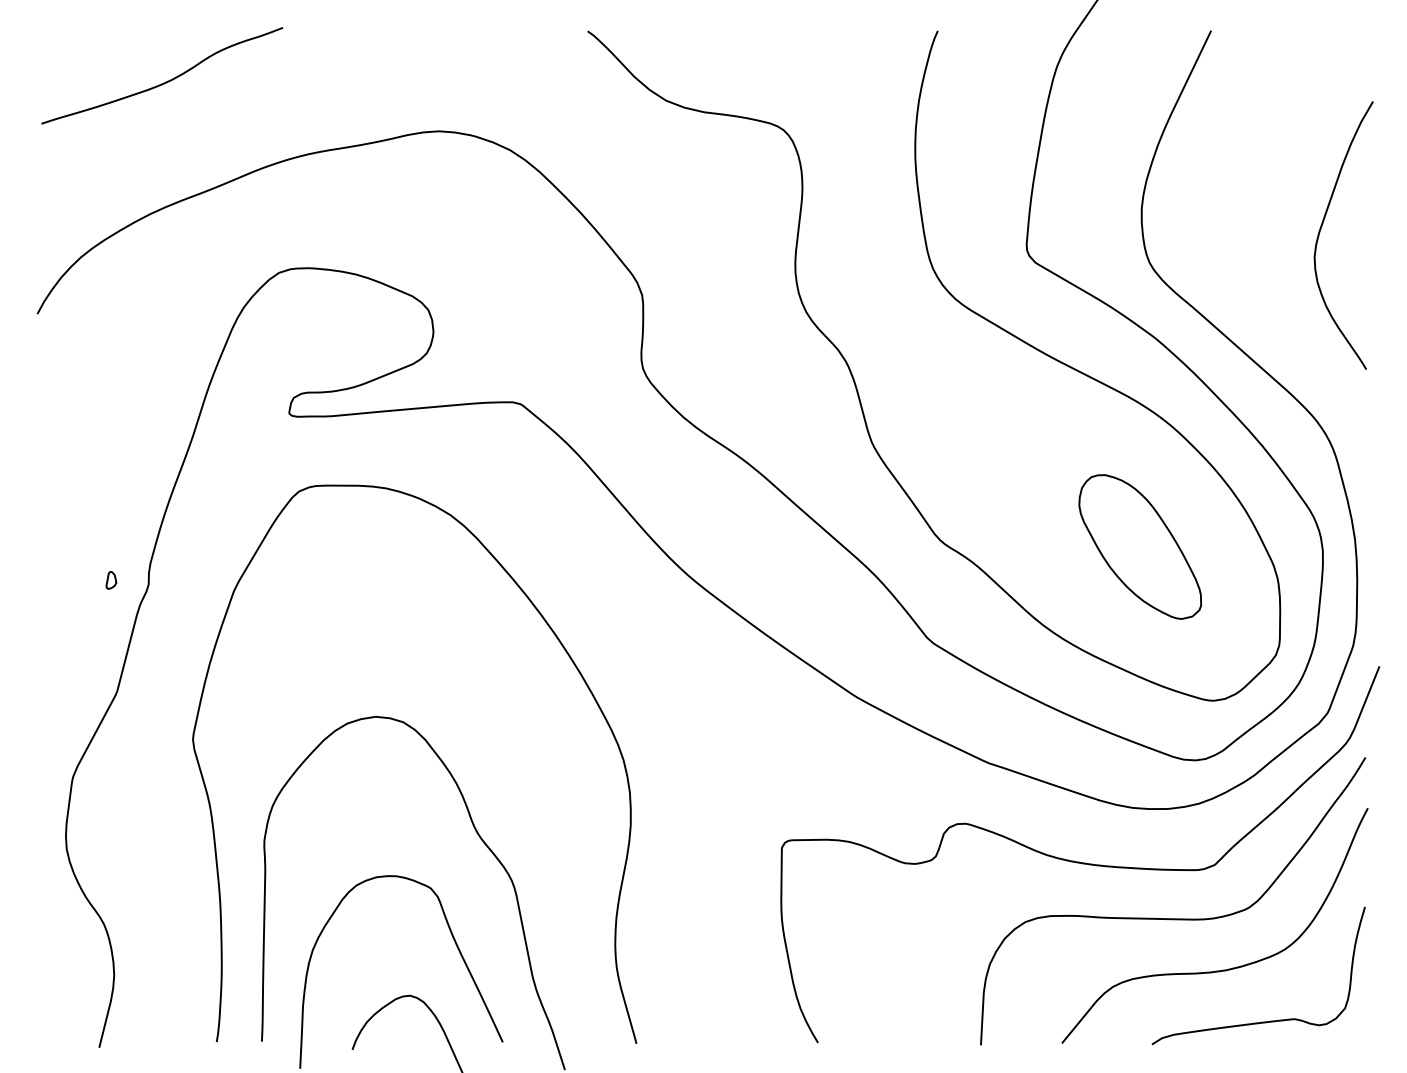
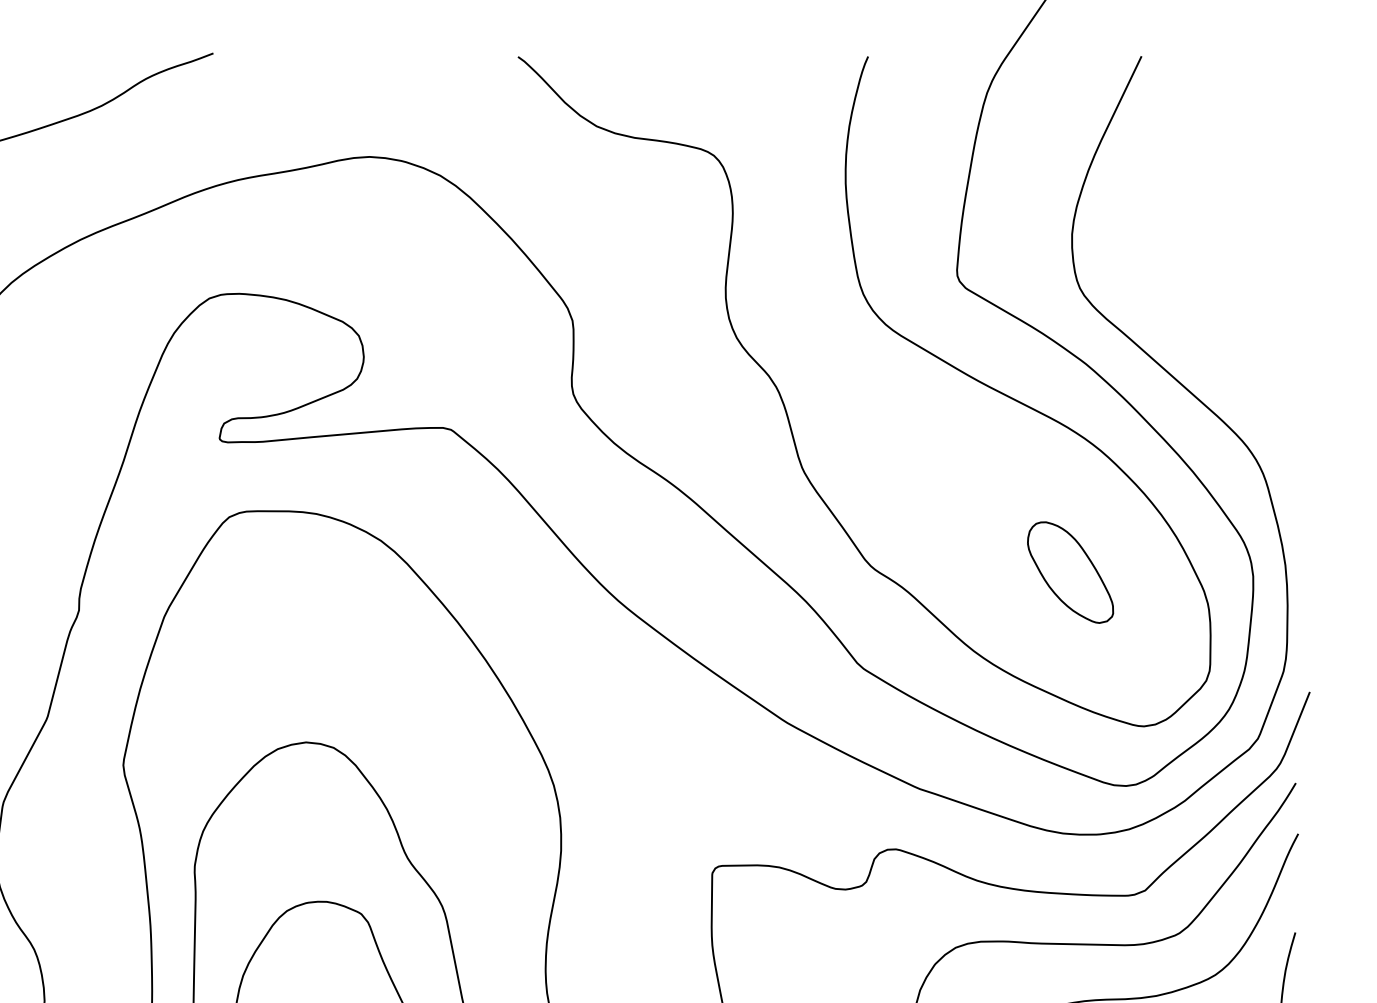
curve: (1321, 229) -> (1251, 255), removed
part: (1139, 546) -> (1069, 572), size x0.7
part: (111, 580) -> (41, 606), removed

